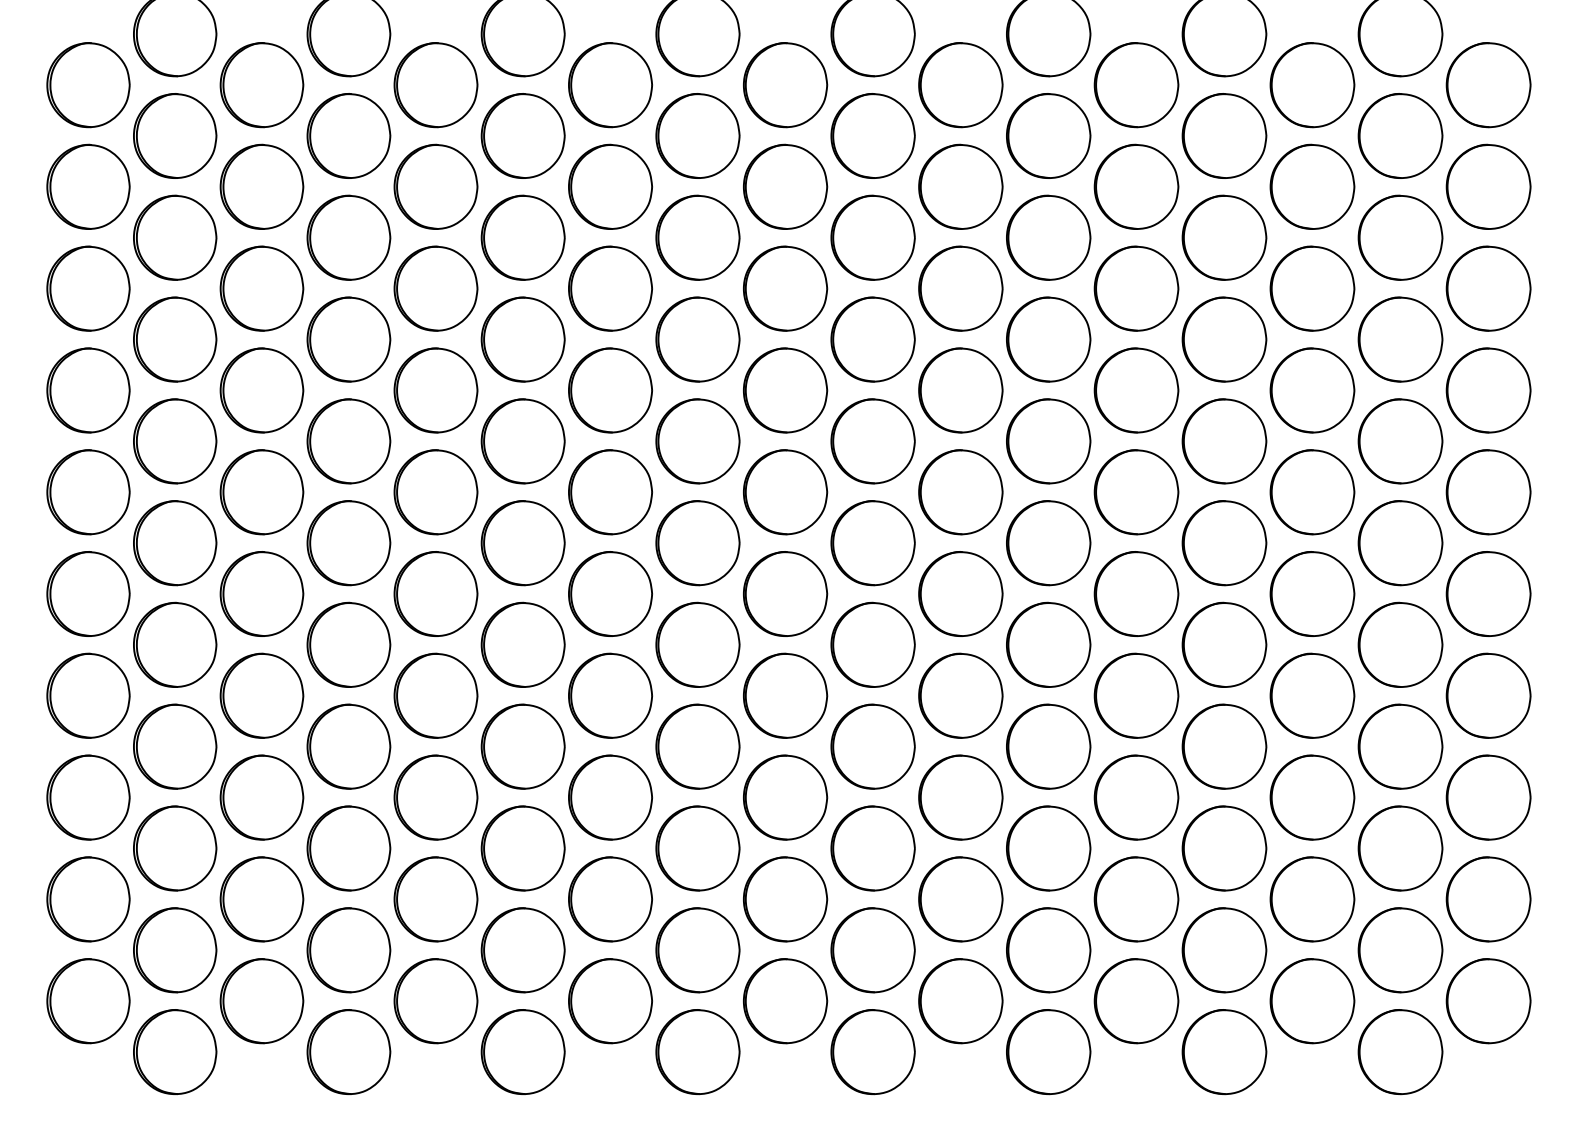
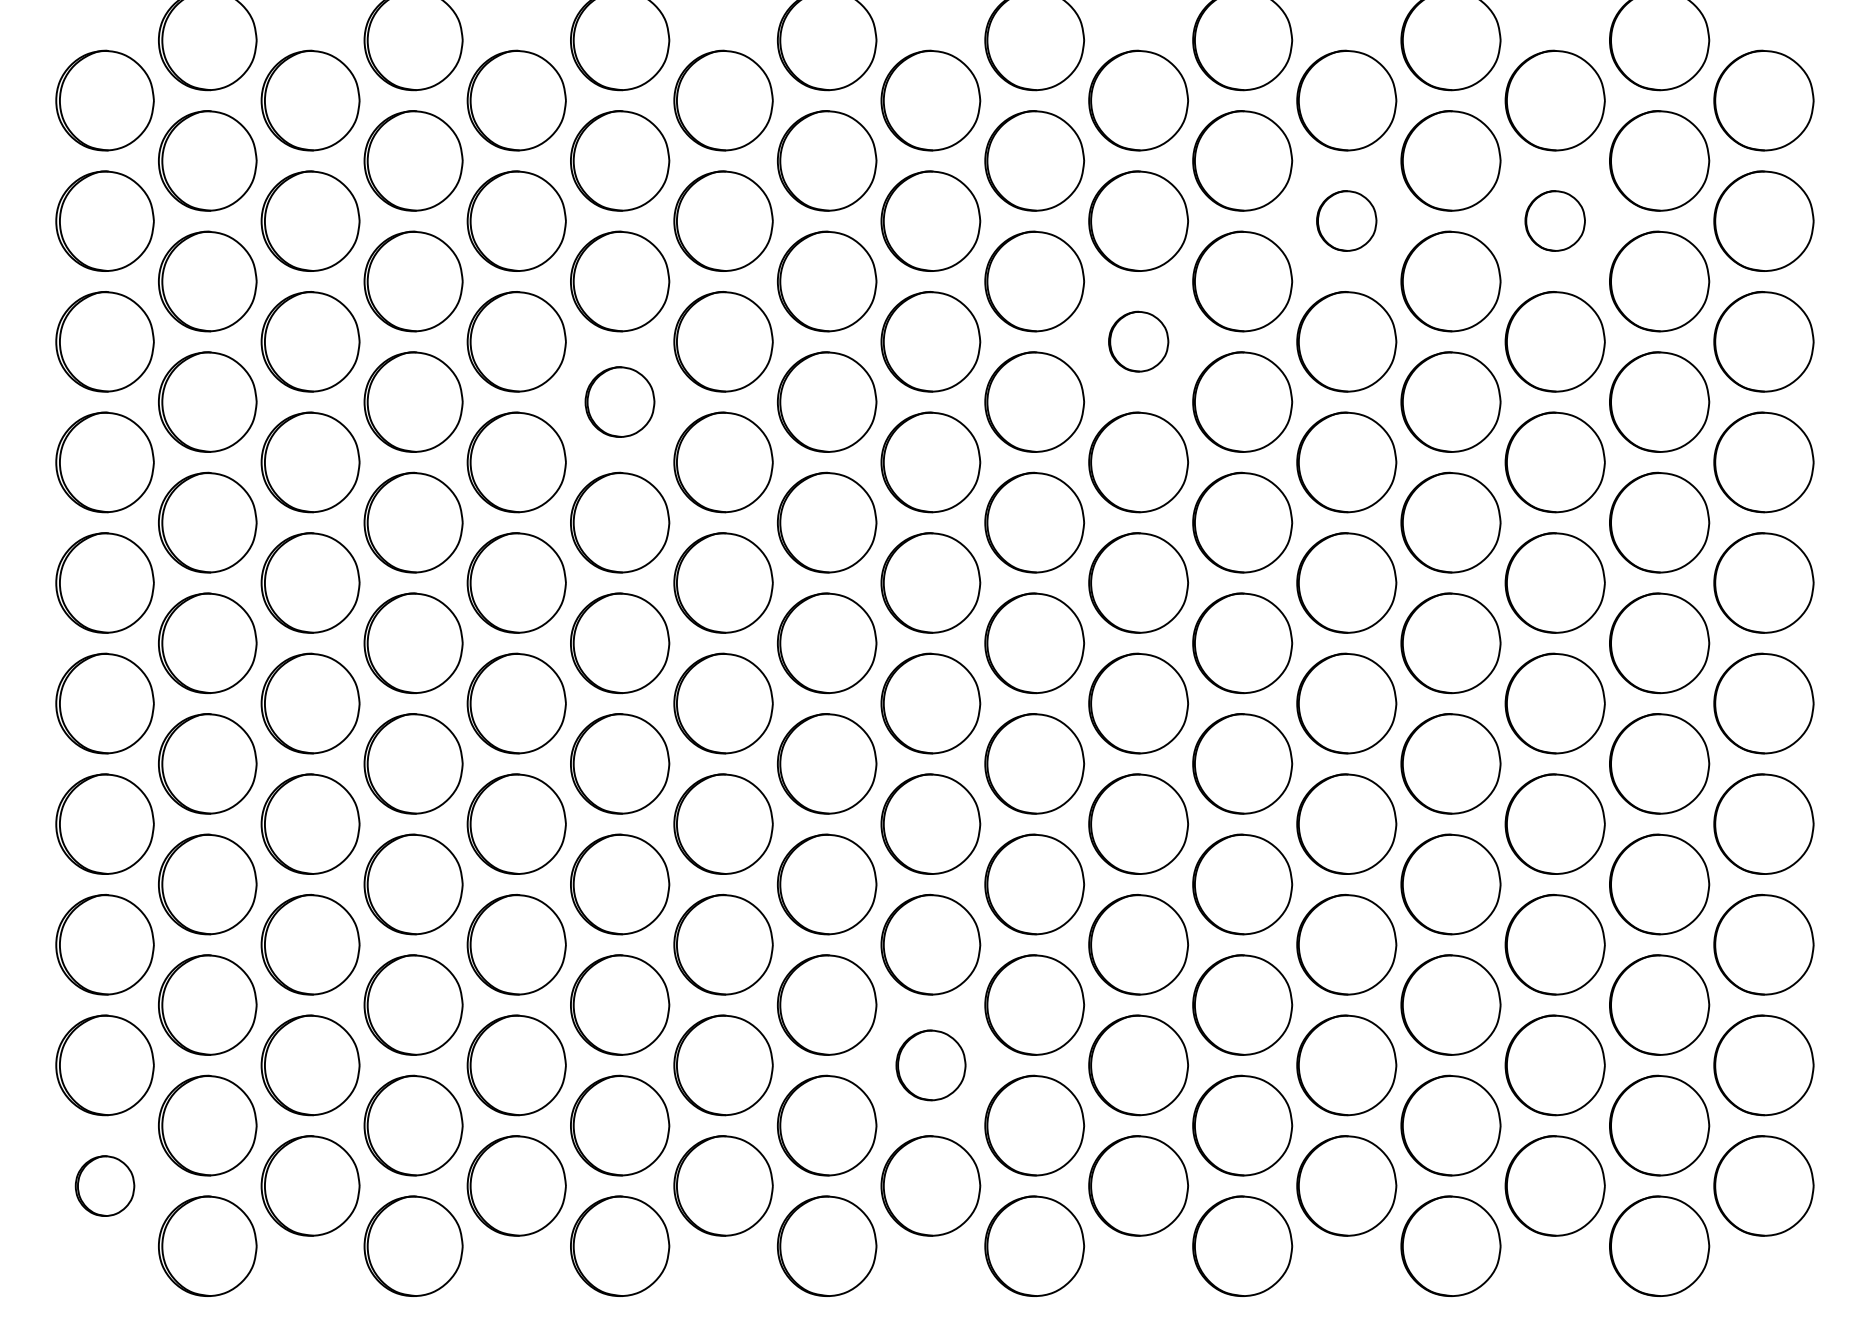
part: (1136, 186) -> (1346, 220), size x0.6
part: (1312, 186) -> (1555, 220), size x0.6
part: (960, 288) -> (1138, 341), size x0.6
part: (522, 339) -> (619, 402), size x0.7
part: (785, 899) -> (930, 1065), size x0.7
part: (88, 1001) -> (105, 1186), size x0.6

